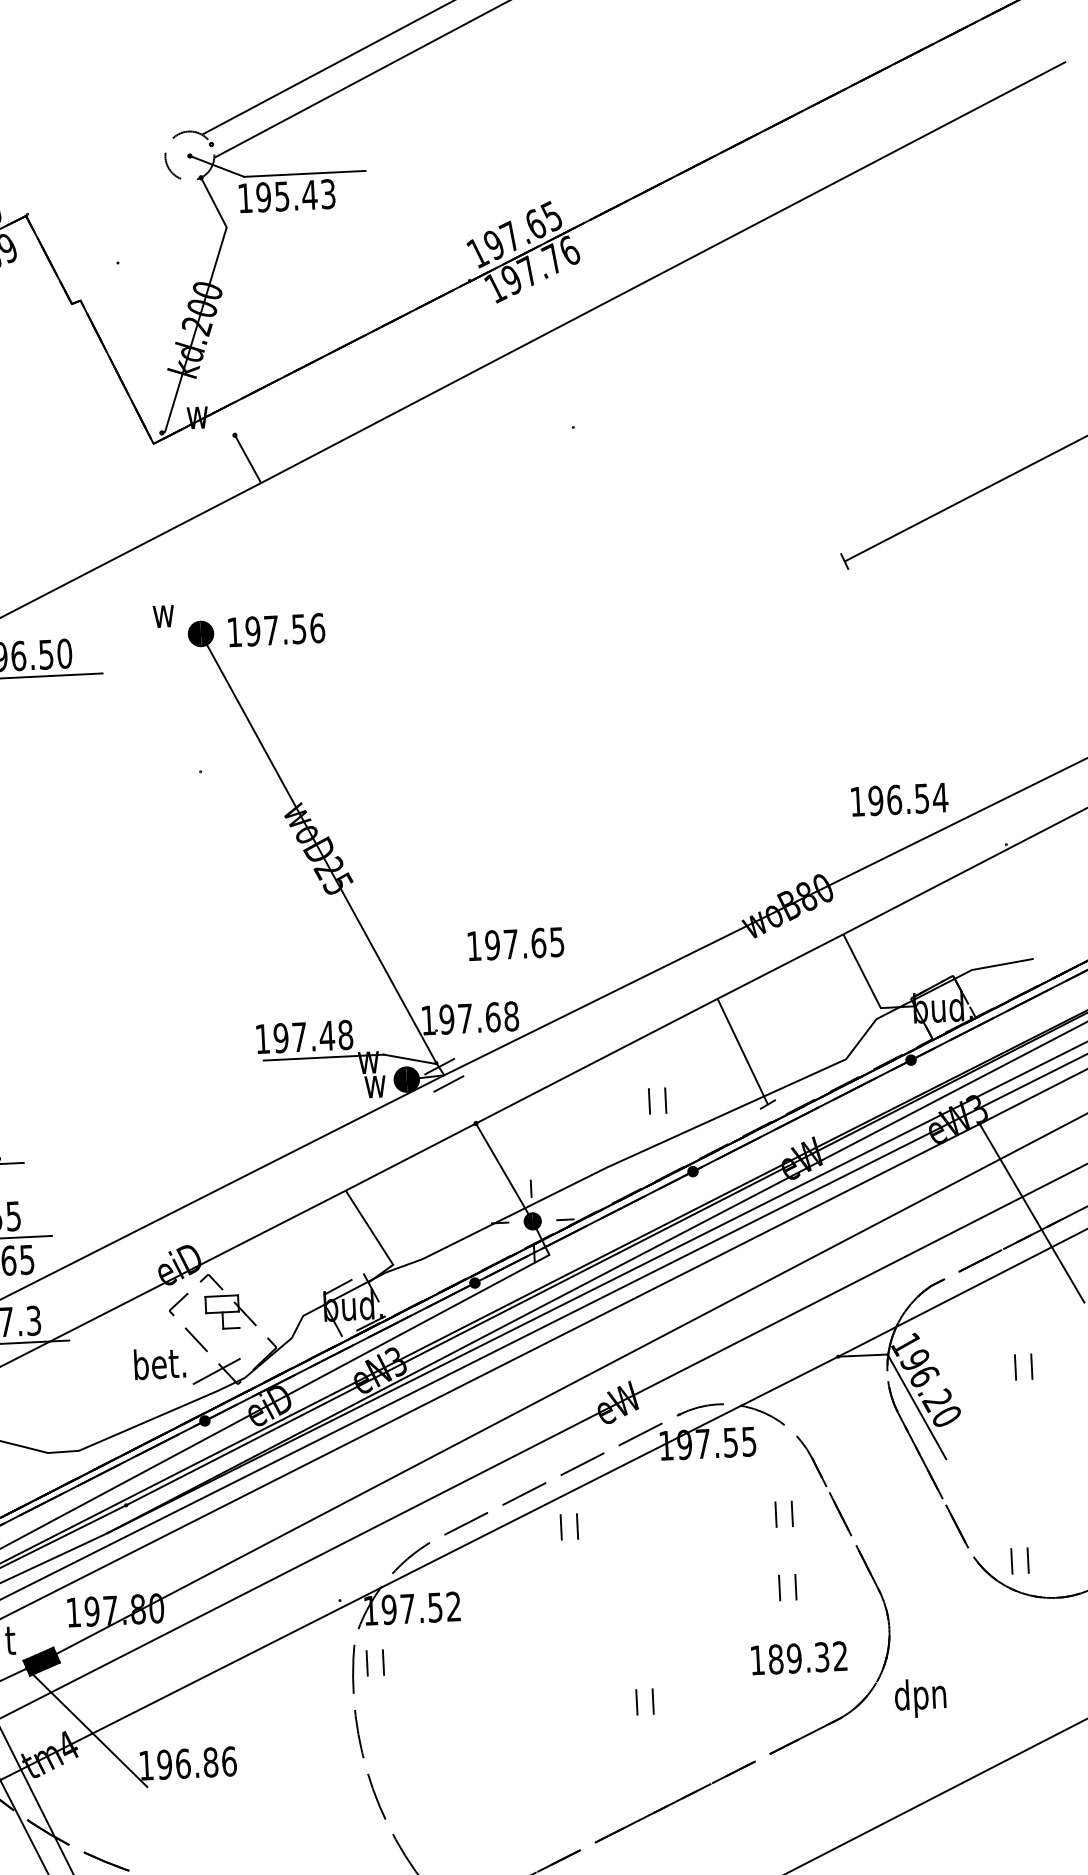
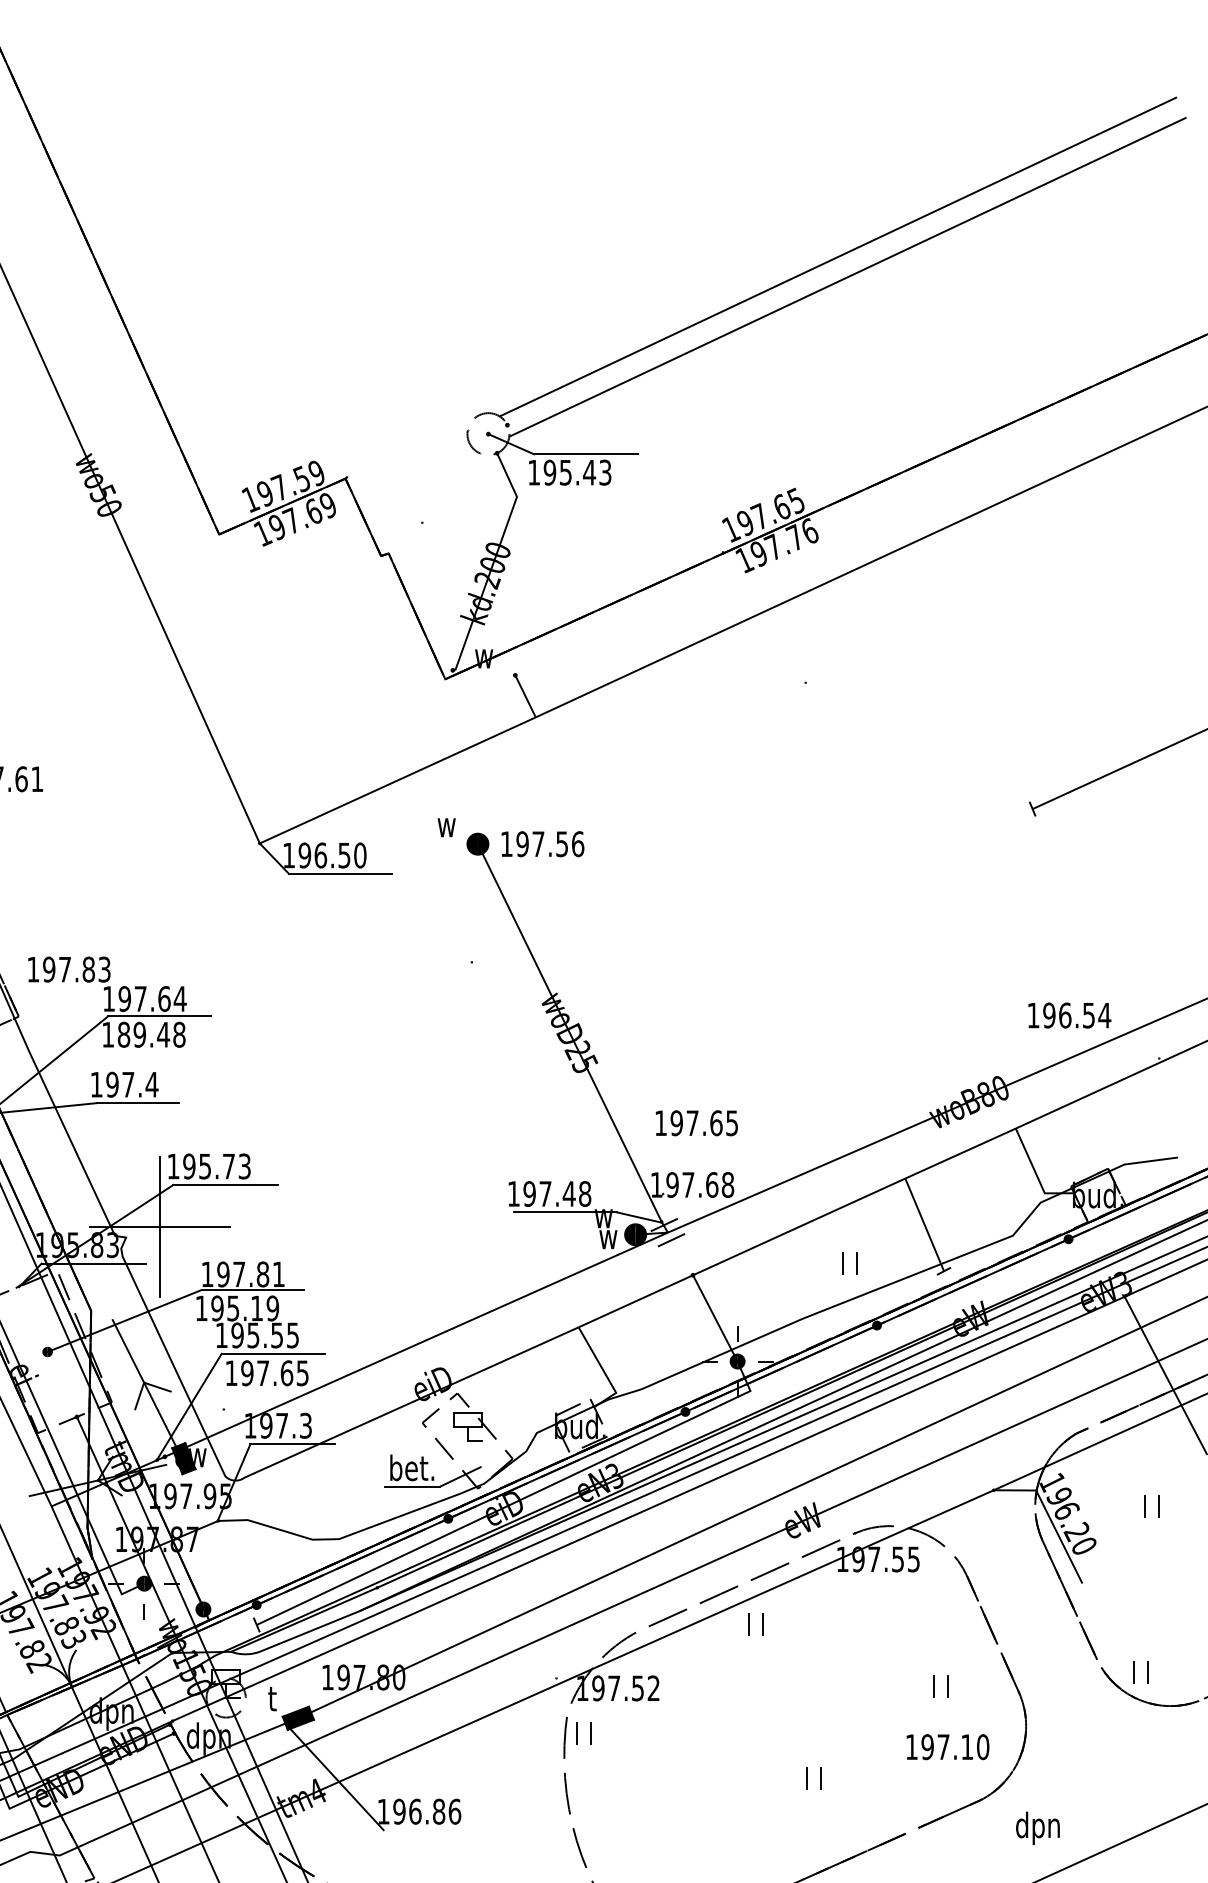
text: (515, 944) -> (696, 1123), moved
line: (161, 1385) -> (412, 1486), added
part: (783, 1514) -> (940, 1623), removed
text: (808, 1658) -> (955, 1747), 189.32 -> 197.10
text: (919, 1697) -> (1037, 1827), moved

